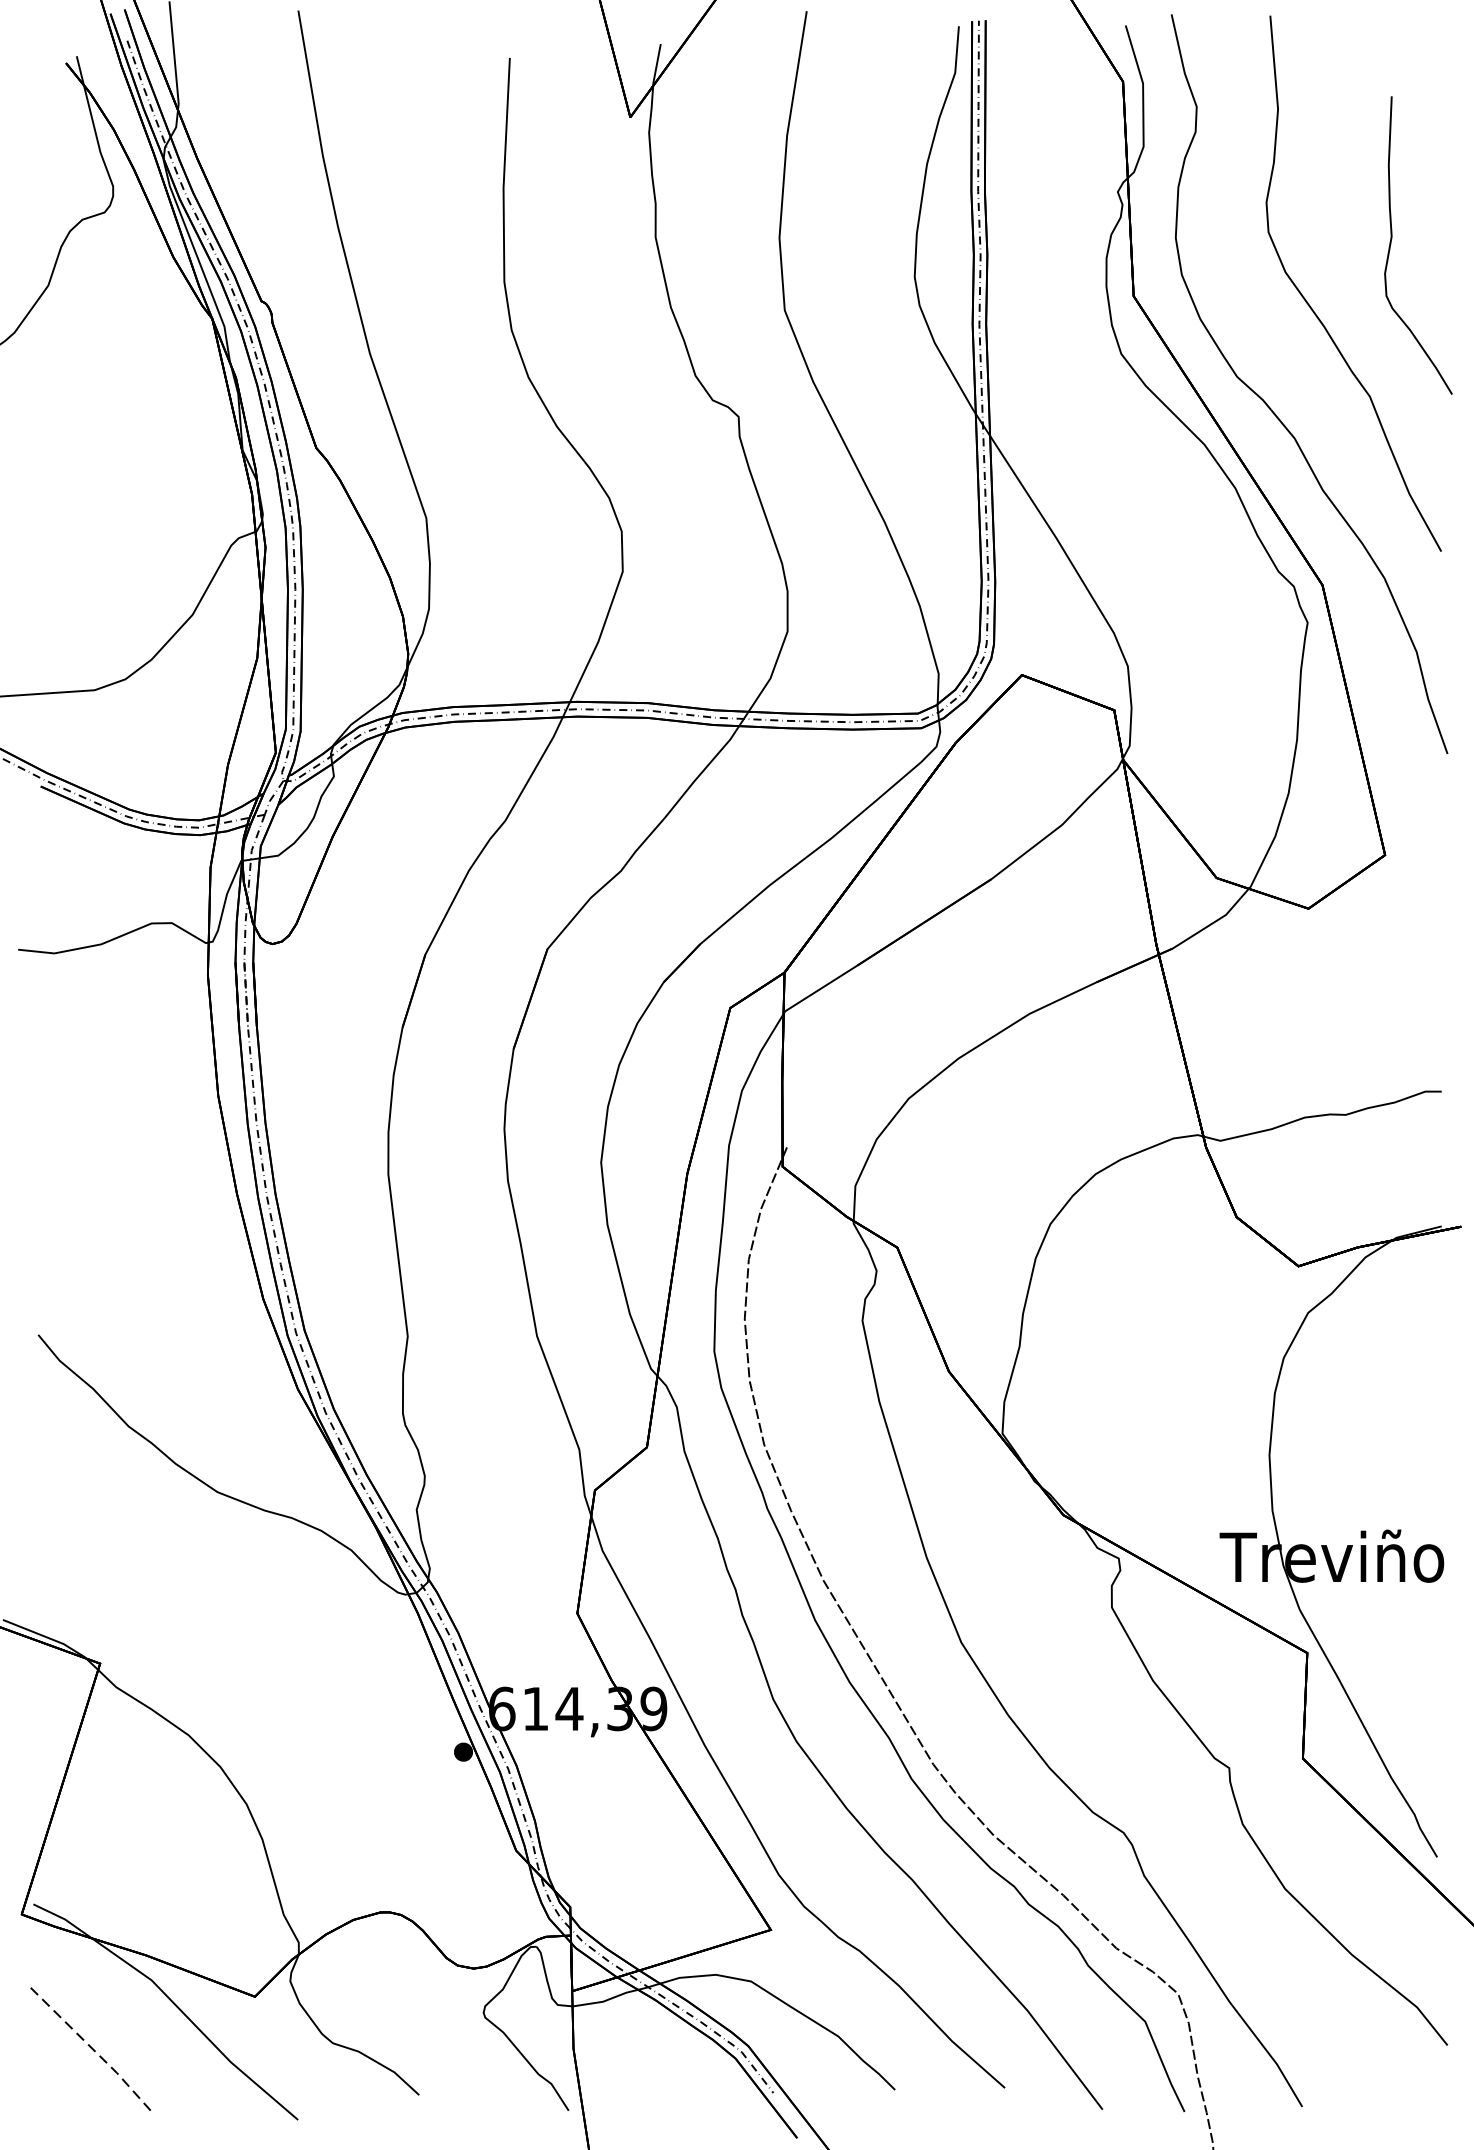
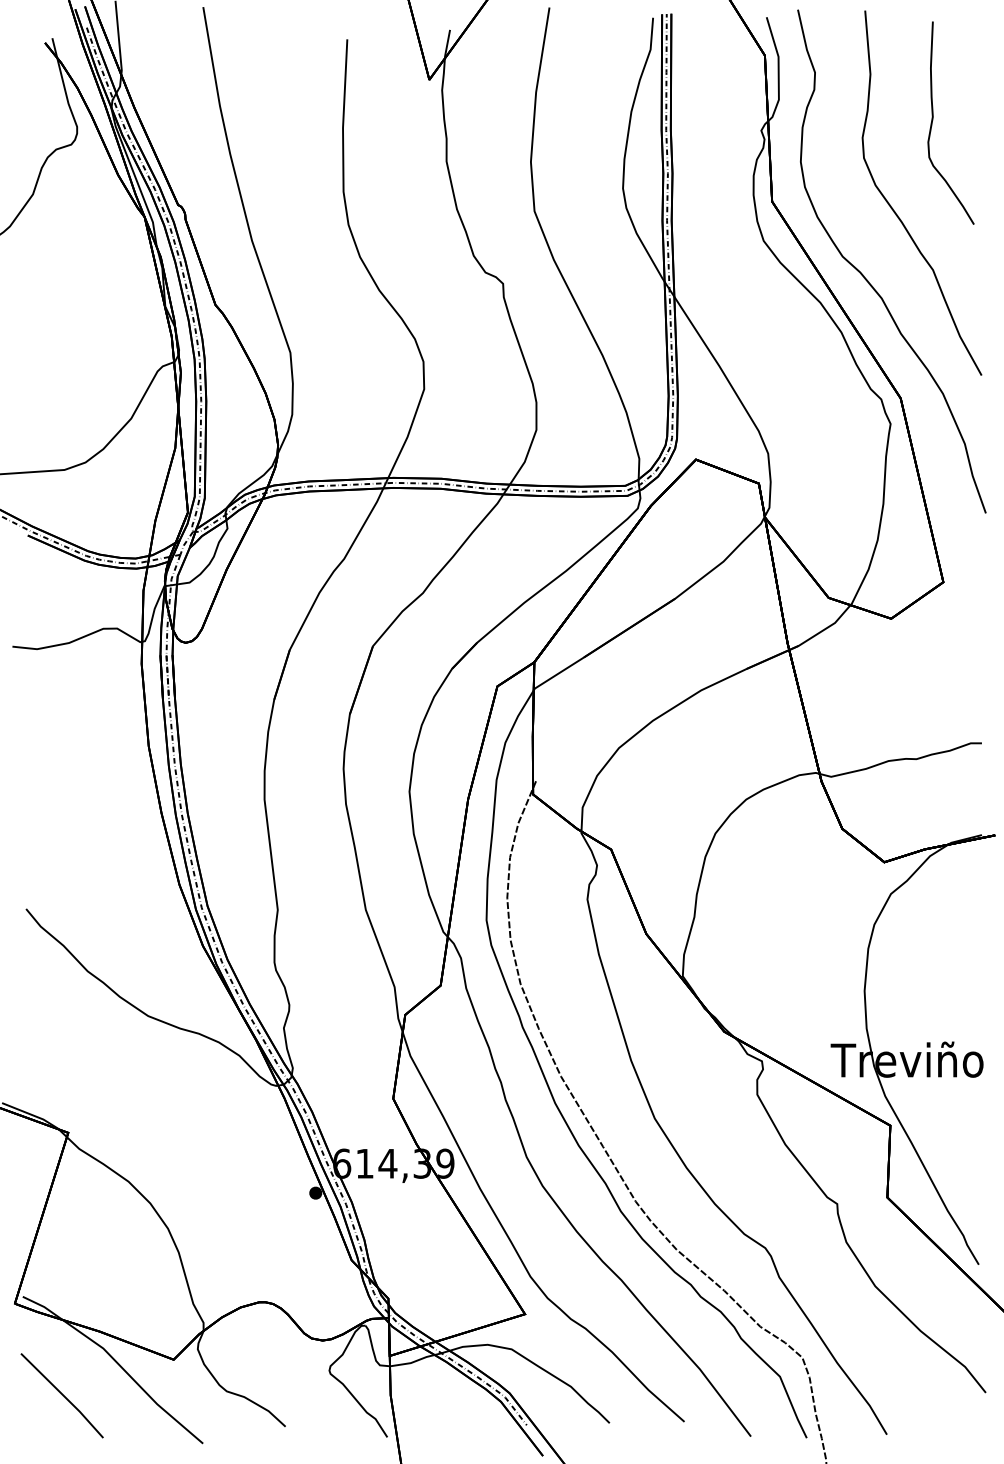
curve: (1392, 241) -> (933, 120), moved
line: (93, 2049) -> (63, 1395), dashed -> solid

